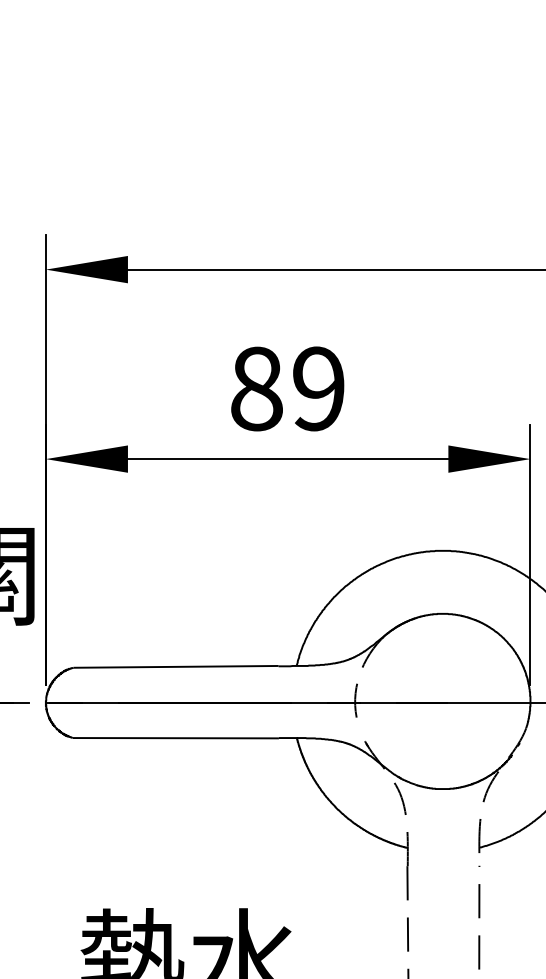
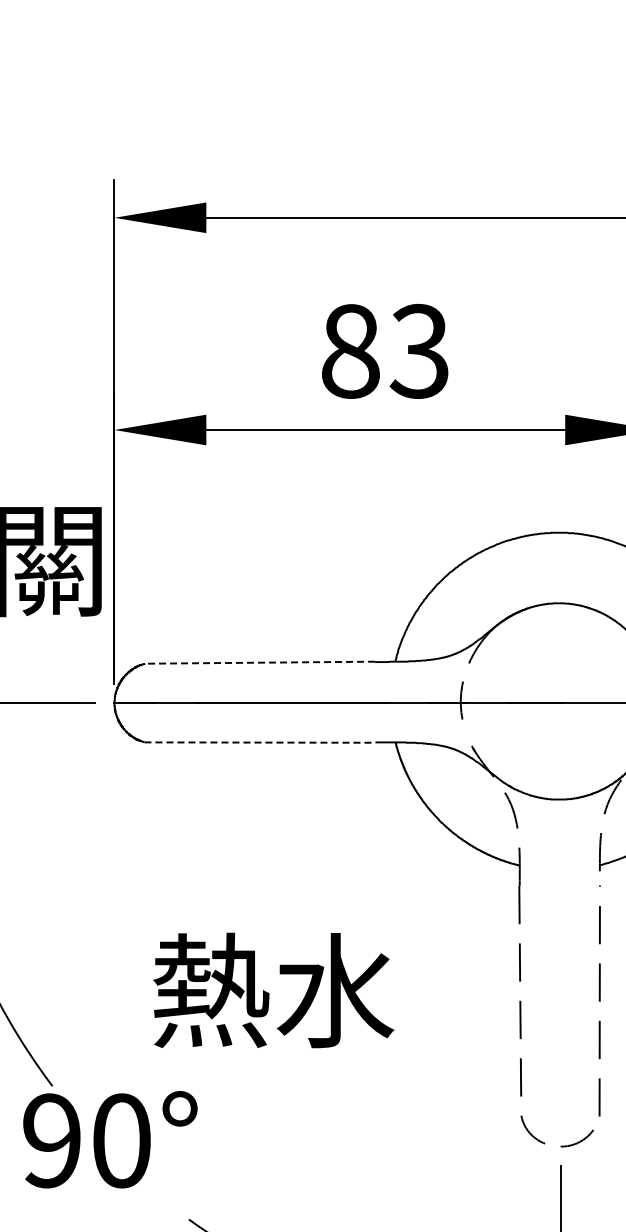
text: (317, 389) -> (418, 351), 89 -> 83
line: (176, 666) -> (260, 662), solid -> dashed
line: (176, 738) -> (260, 742), solid -> dashed

